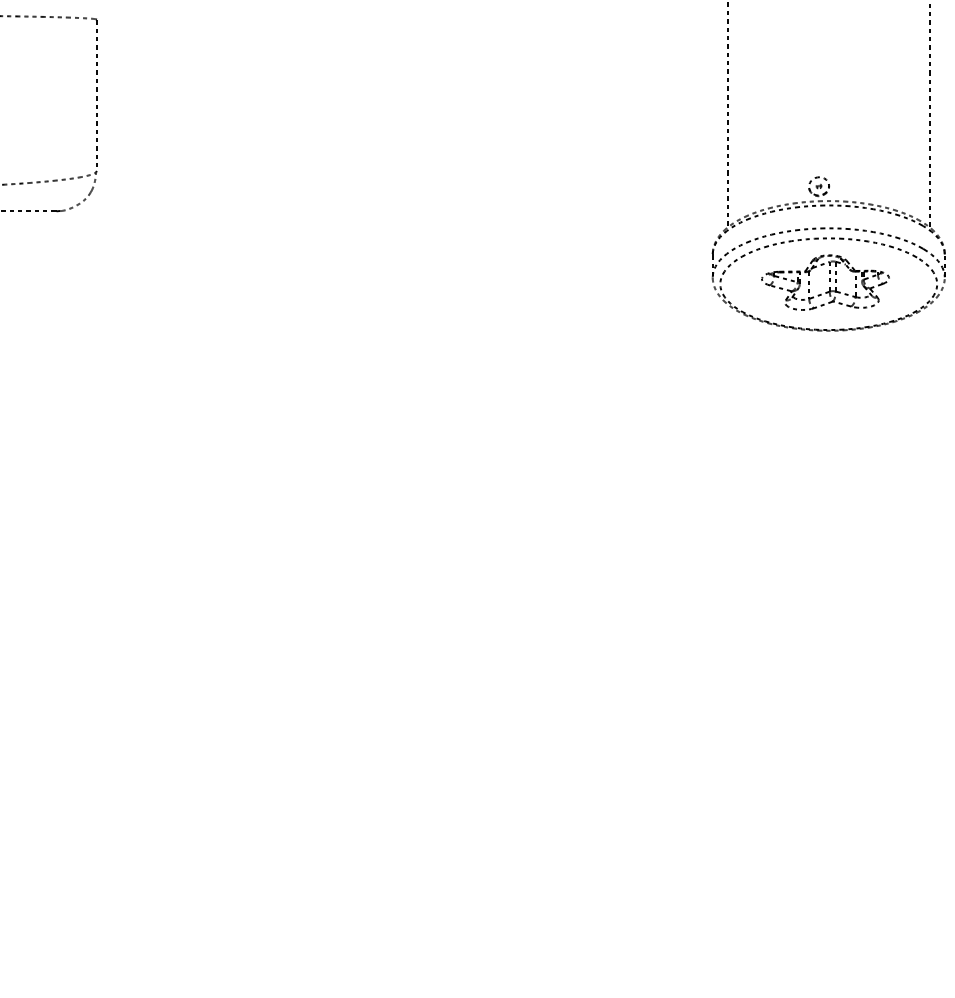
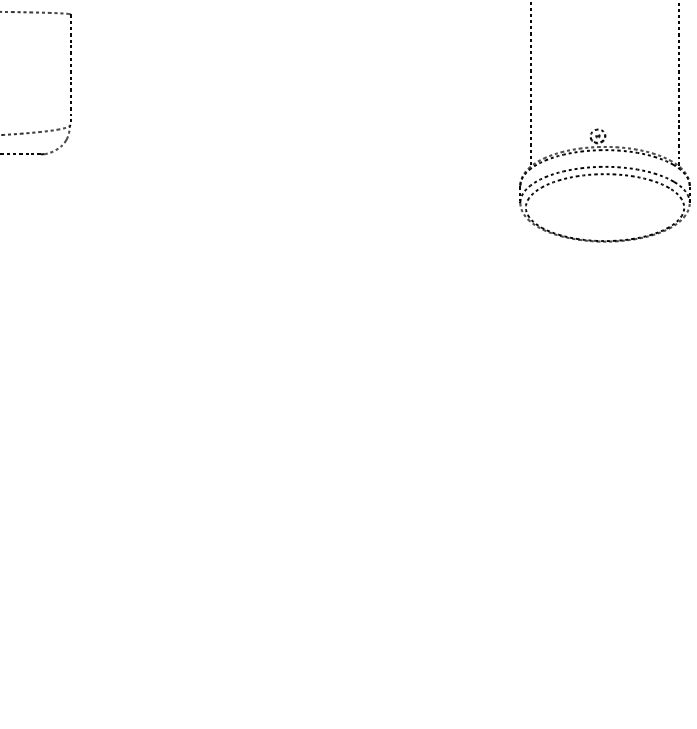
part: (825, 282) -> (602, 206), removed

